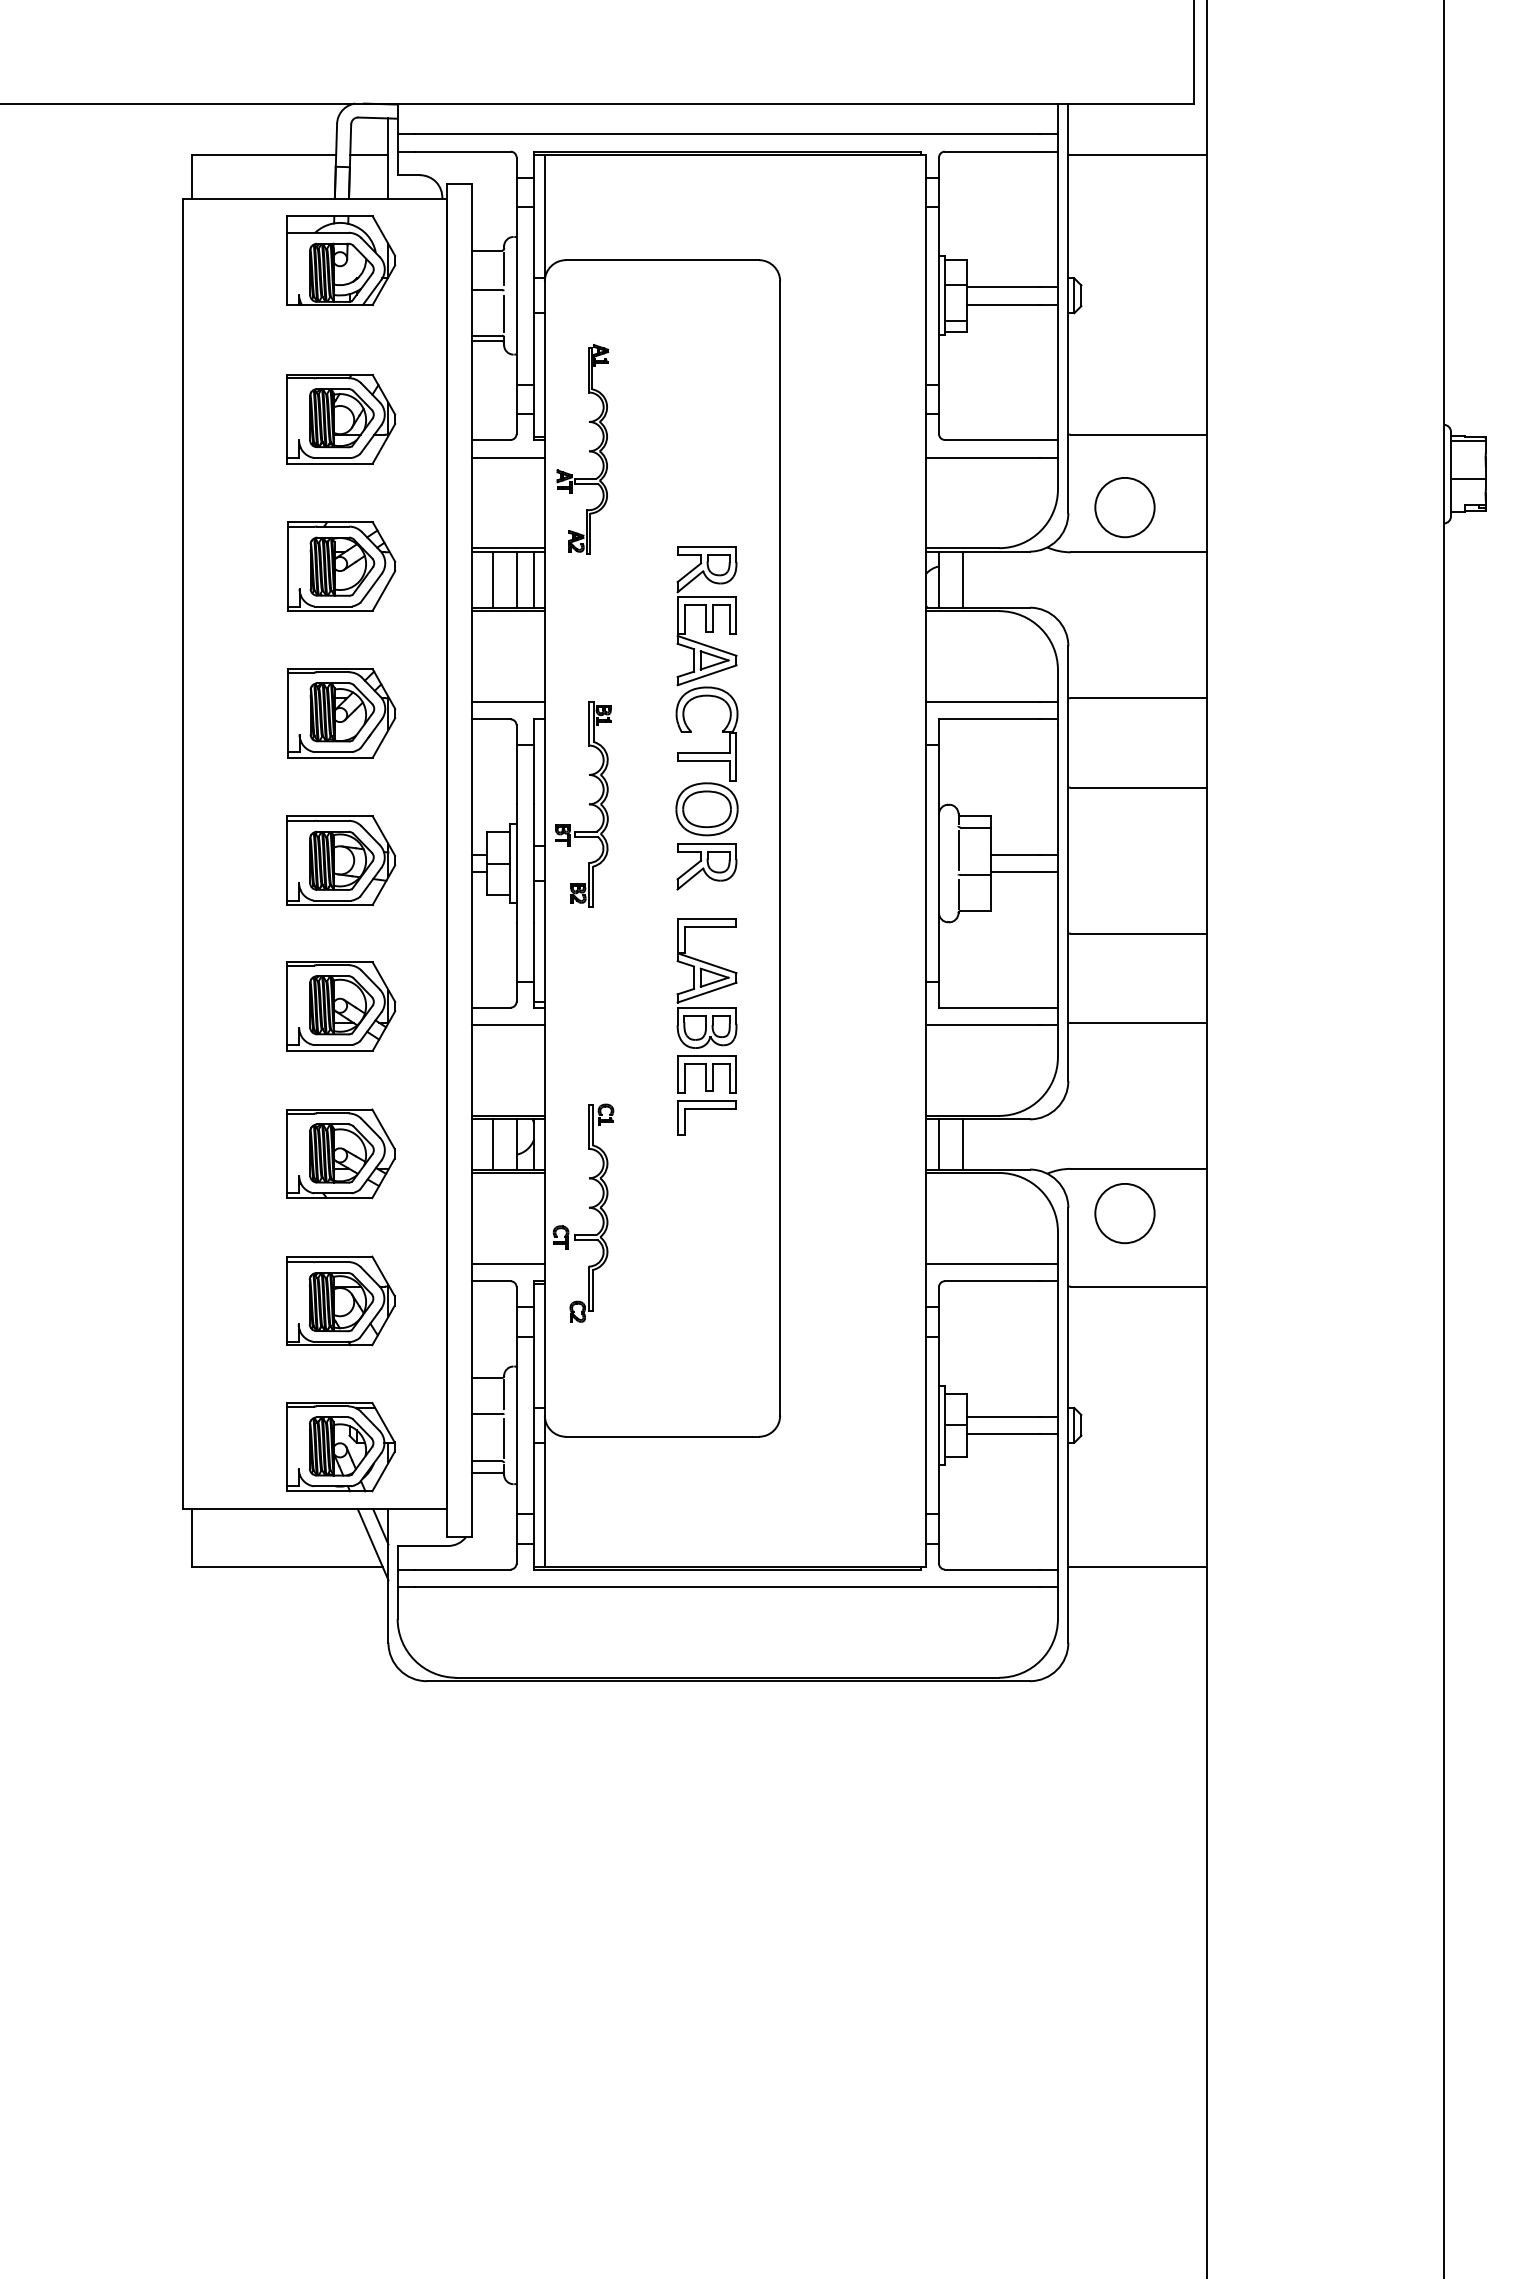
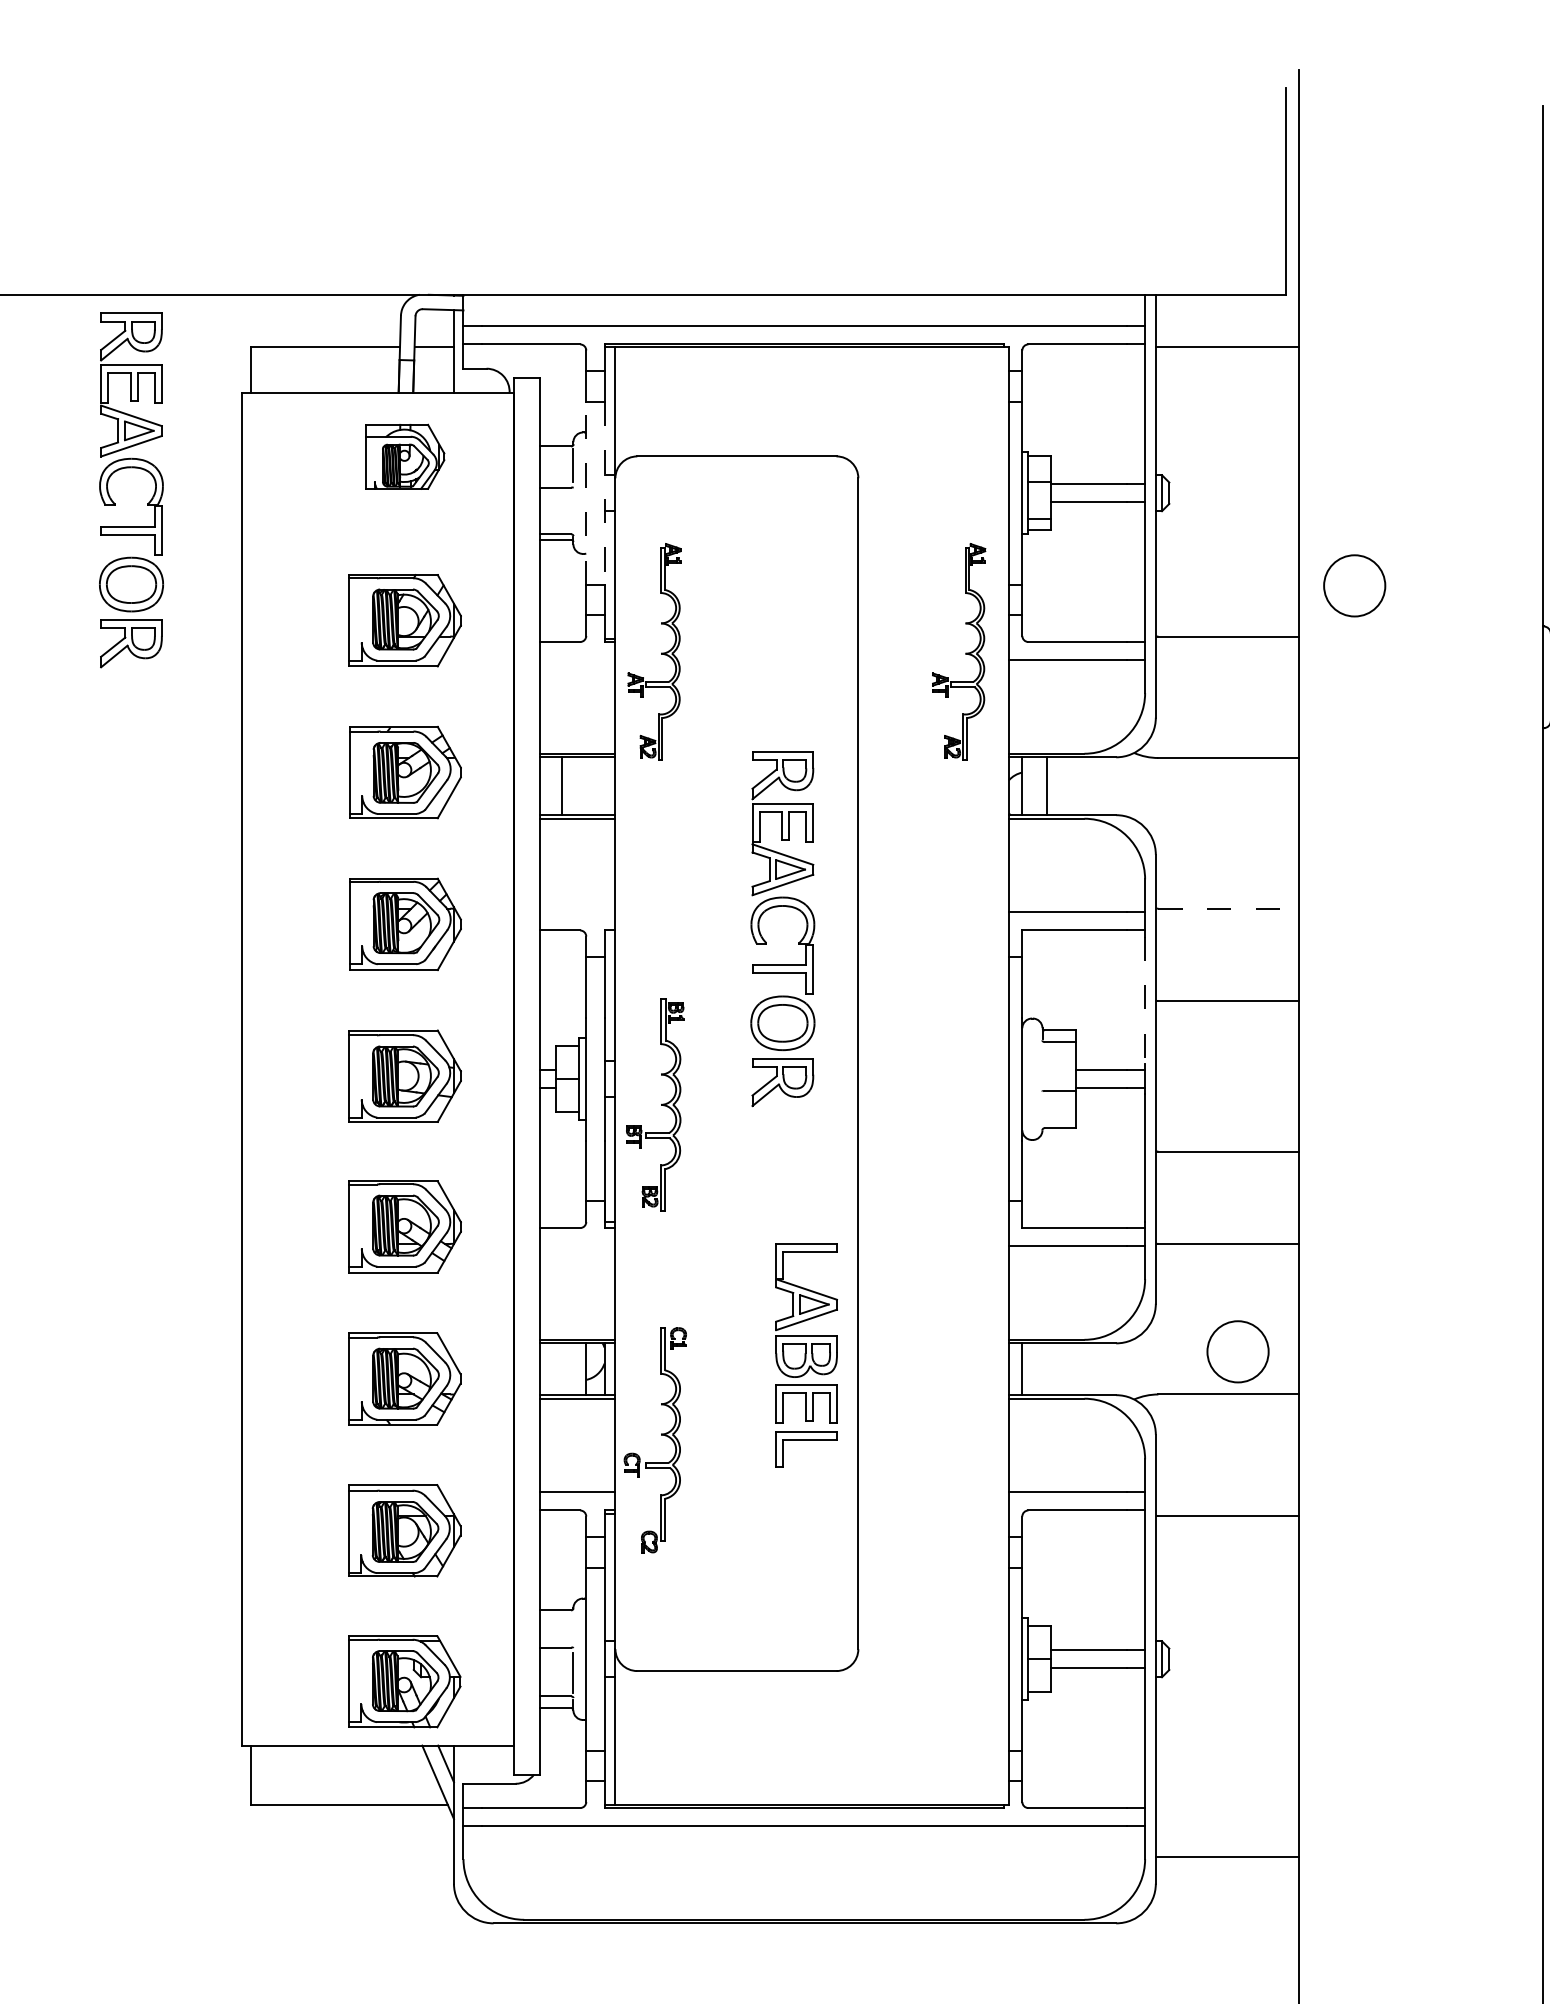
part: (341, 260) -> (405, 456), size x0.7
line: (516, 295) -> (586, 492), solid -> dashed
line: (534, 295) -> (604, 492), solid -> dashed
part: (60, 305) -> (115, 503), added
line: (504, 313) -> (573, 511), removed
part: (884, 450) -> (966, 652), added
line: (508, 457) -> (577, 660), removed
circle: (1124, 507) -> (1354, 585), moved
line: (516, 579) -> (586, 786), removed
line: (534, 579) -> (604, 786), removed
line: (1139, 698) -> (1229, 908), solid -> dashed
line: (508, 701) -> (577, 912), removed
line: (1057, 787) -> (1144, 1000), solid -> dashed
part: (583, 804) -> (655, 1105), moved
line: (958, 850) -> (1042, 1065), removed
line: (958, 894) -> (1042, 1111), removed
line: (508, 1025) -> (577, 1246), removed
part: (706, 1026) -> (806, 1354), moved
line: (493, 1144) -> (562, 1369), removed
line: (962, 1144) -> (1046, 1369), removed
circle: (1124, 1213) -> (1237, 1351), moved
line: (504, 1394) -> (573, 1627), removed
line: (1137, 1566) -> (1227, 1856), moved

